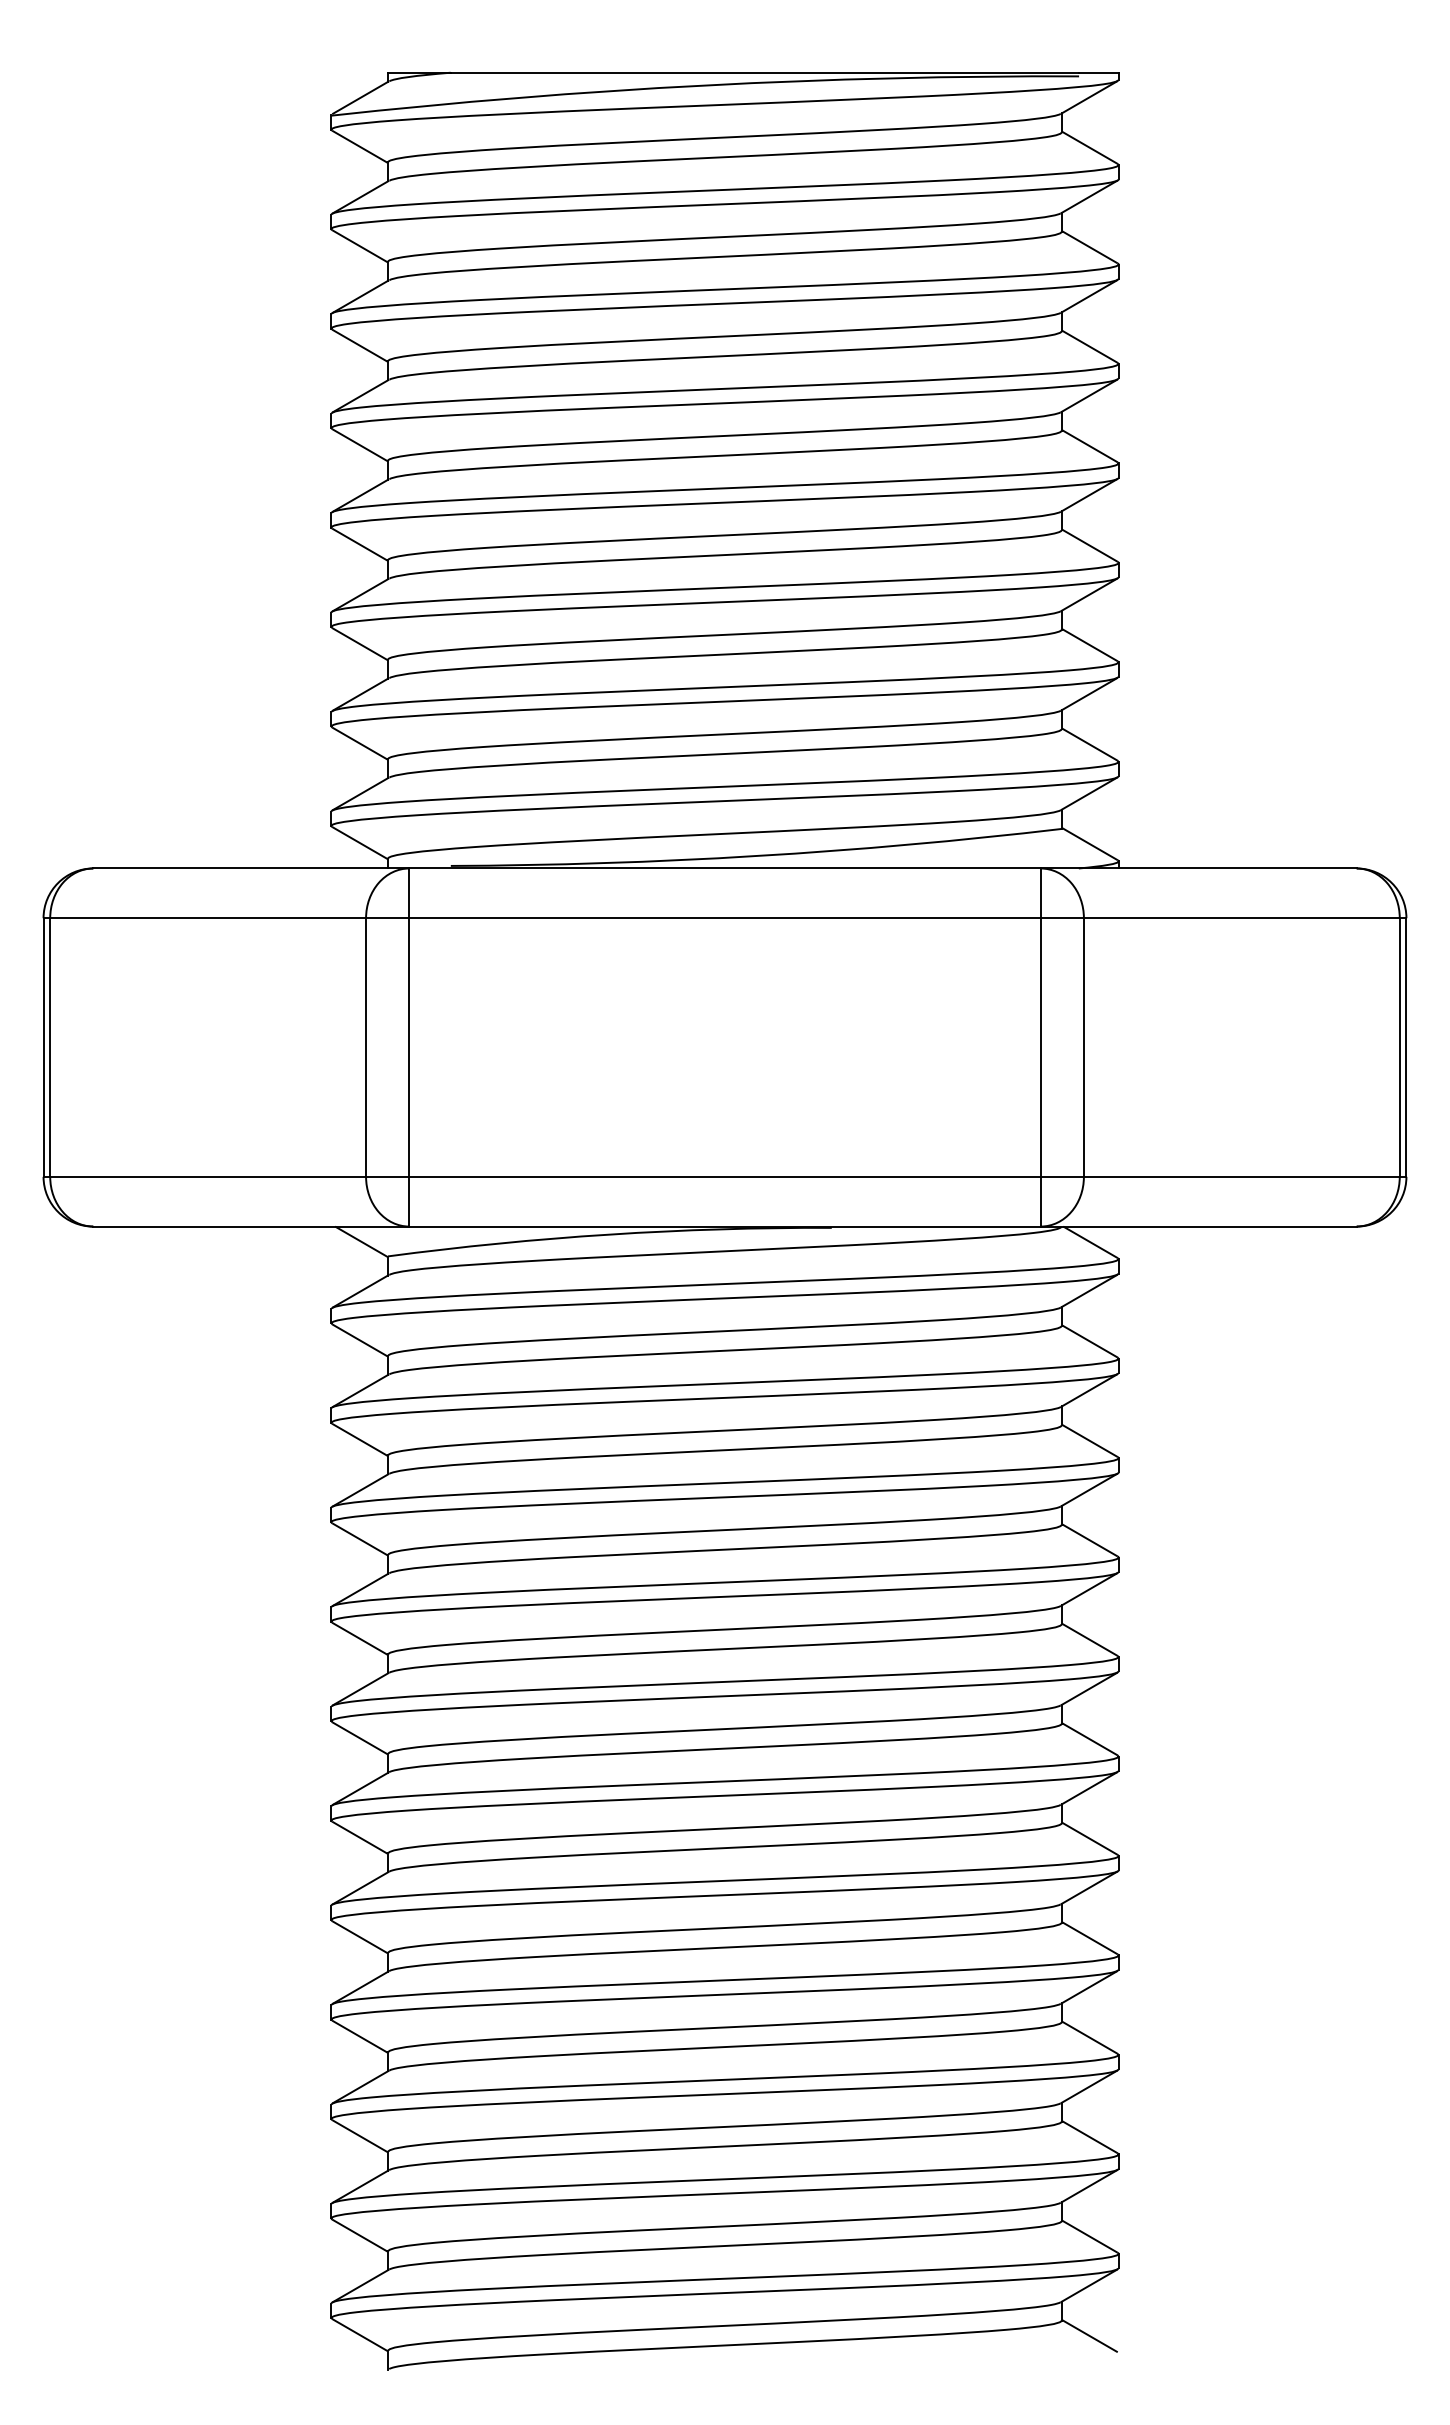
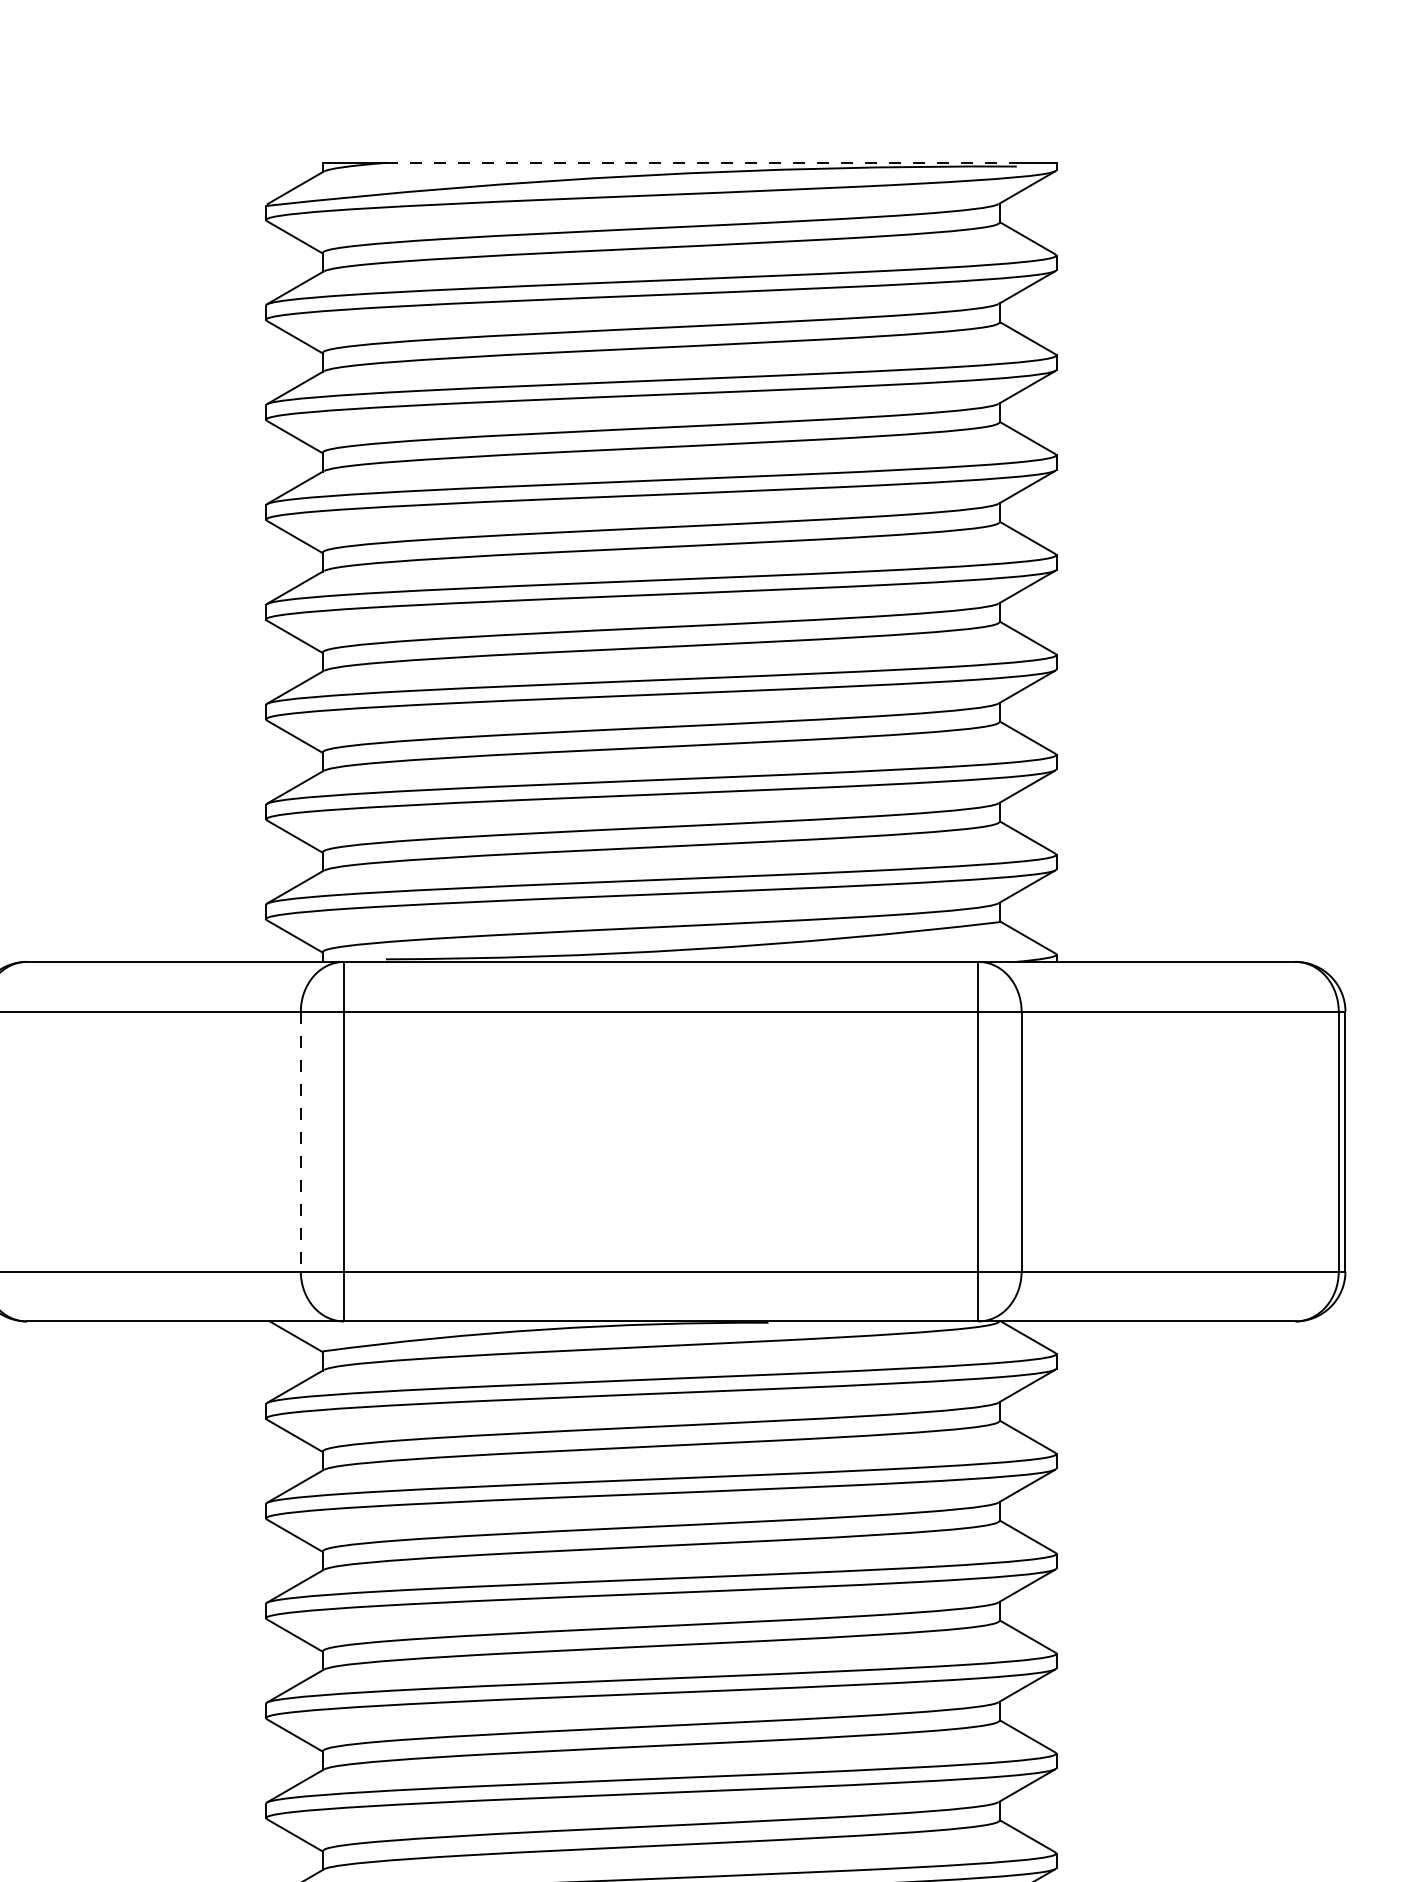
line: (765, 72) -> (701, 162), solid -> dashed
line: (366, 1048) -> (301, 1142), solid -> dashed

